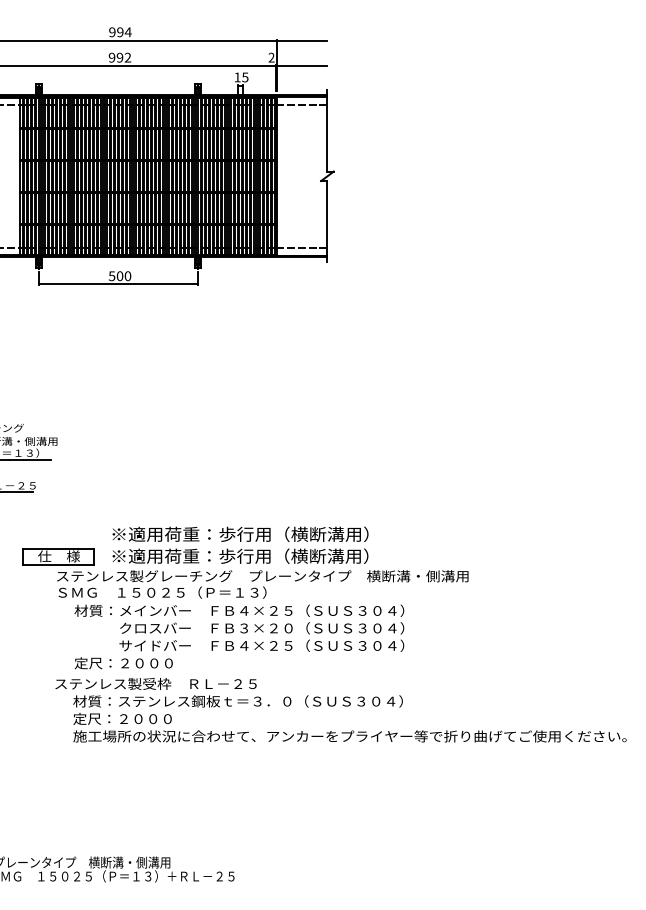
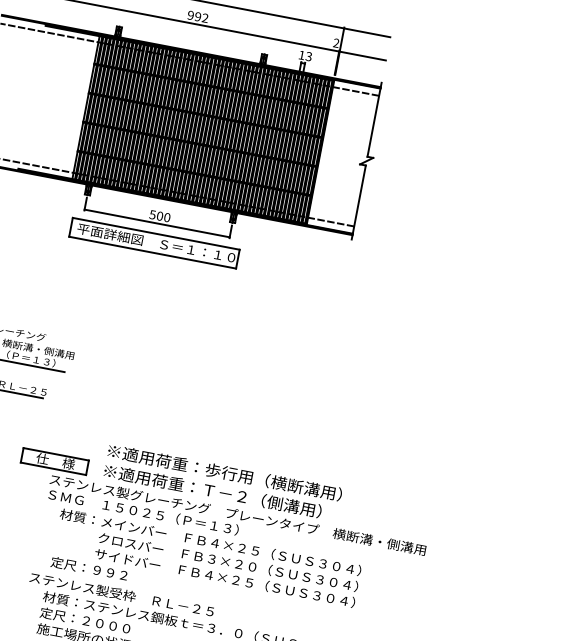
text: (245, 76) -> (309, 55), 15 -> 13
part: (119, 305) -> (154, 242), added
text: (293, 555) -> (269, 501), ※適用荷重：歩行用（横断溝用） -> ※適用荷重：Ｔ－２（側溝用）
text: (146, 663) -> (116, 574), 定尺：２０００ -> 定尺：９９２

